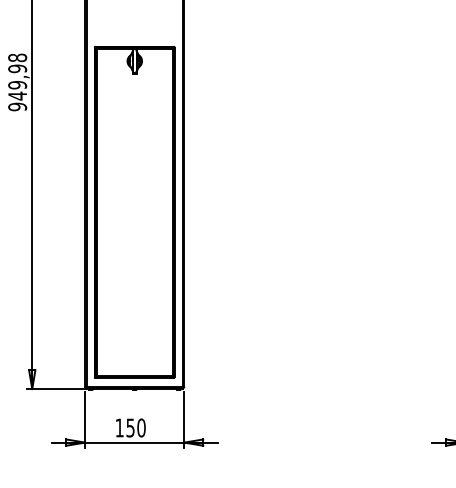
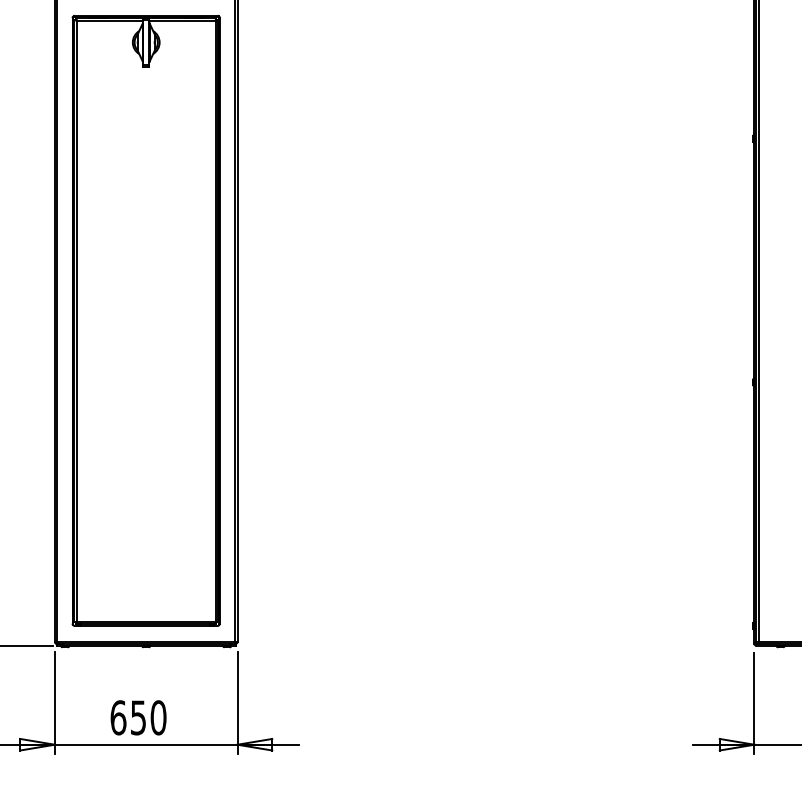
text: (119, 427) -> (118, 716), 150 -> 650

